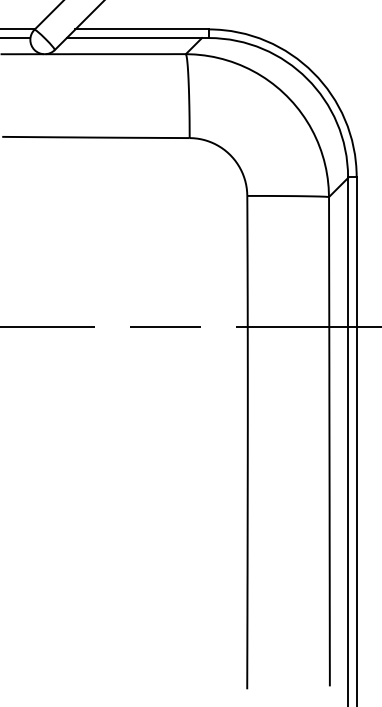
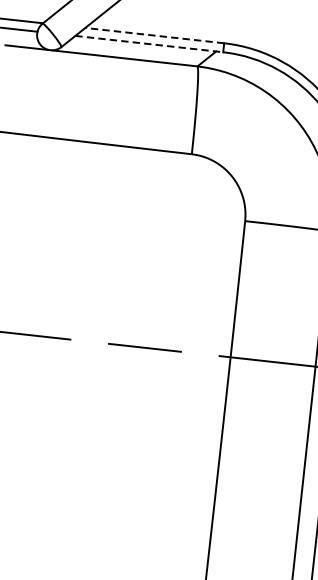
line: (142, 29) -> (155, 35), solid -> dashed
line: (137, 38) -> (148, 44), solid -> dashed

